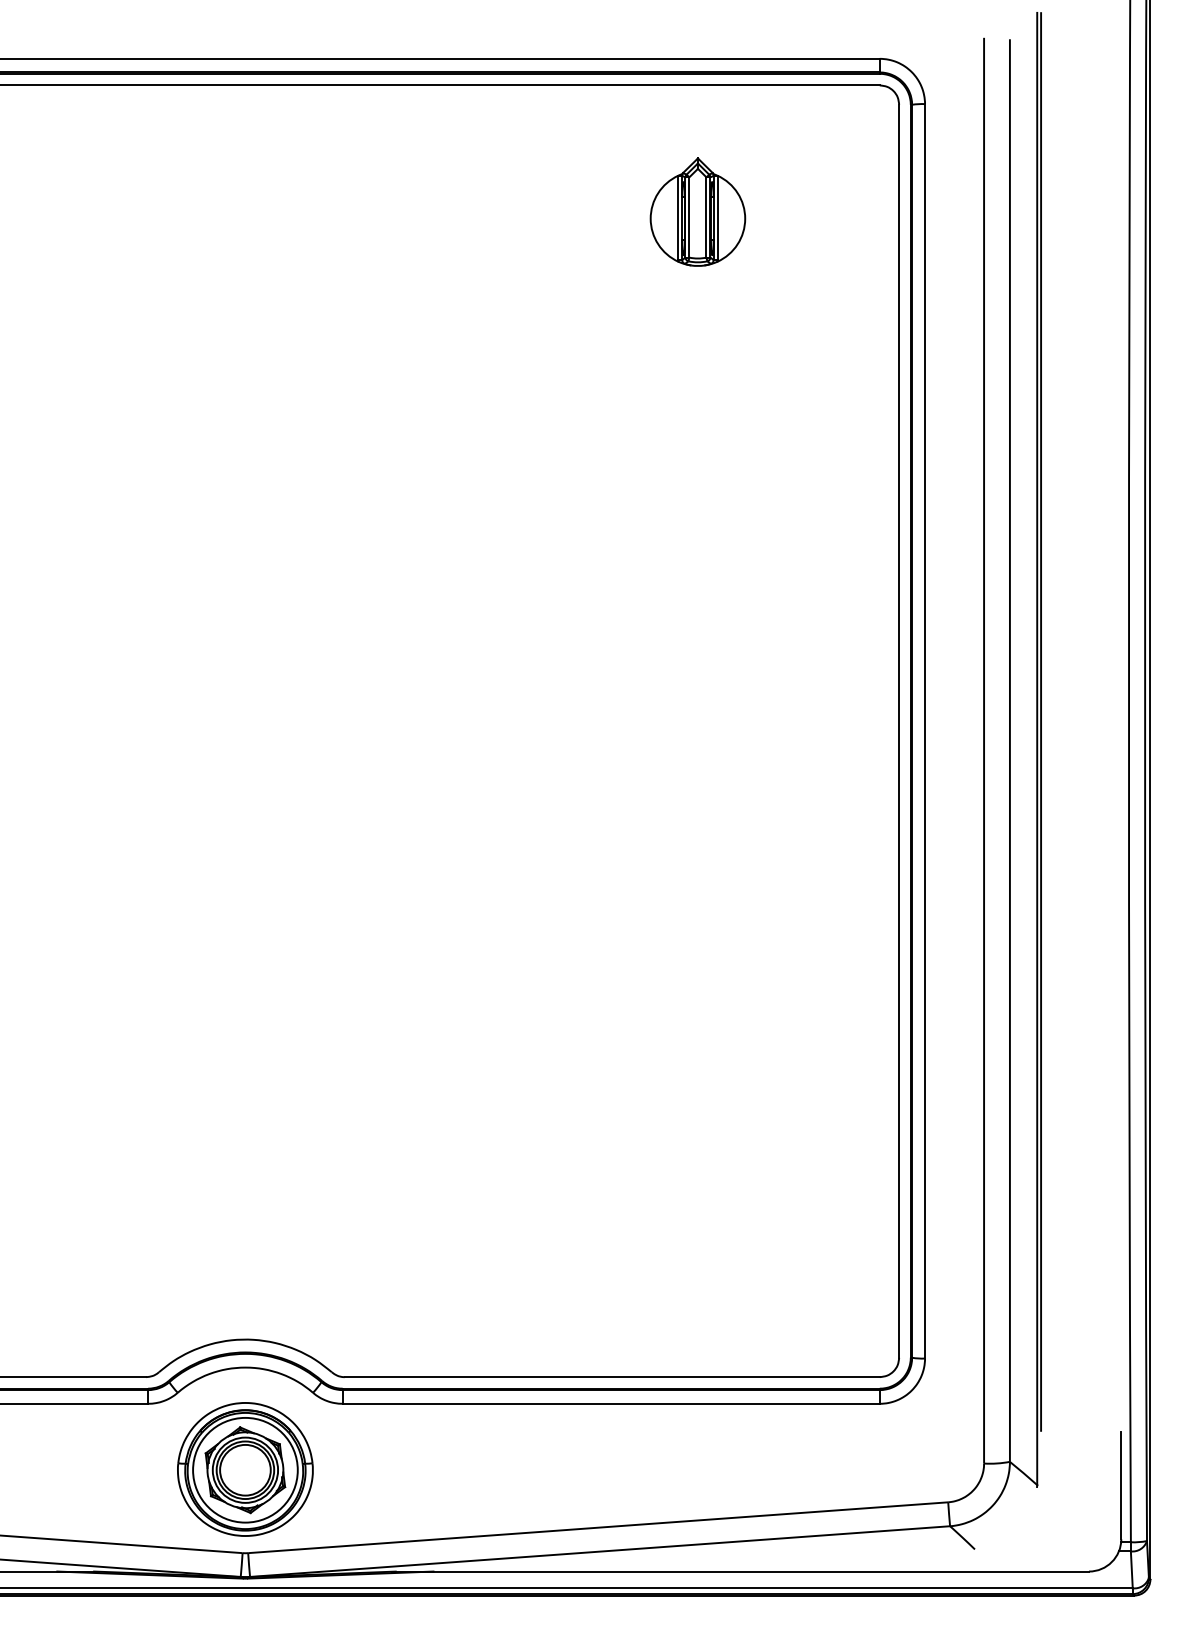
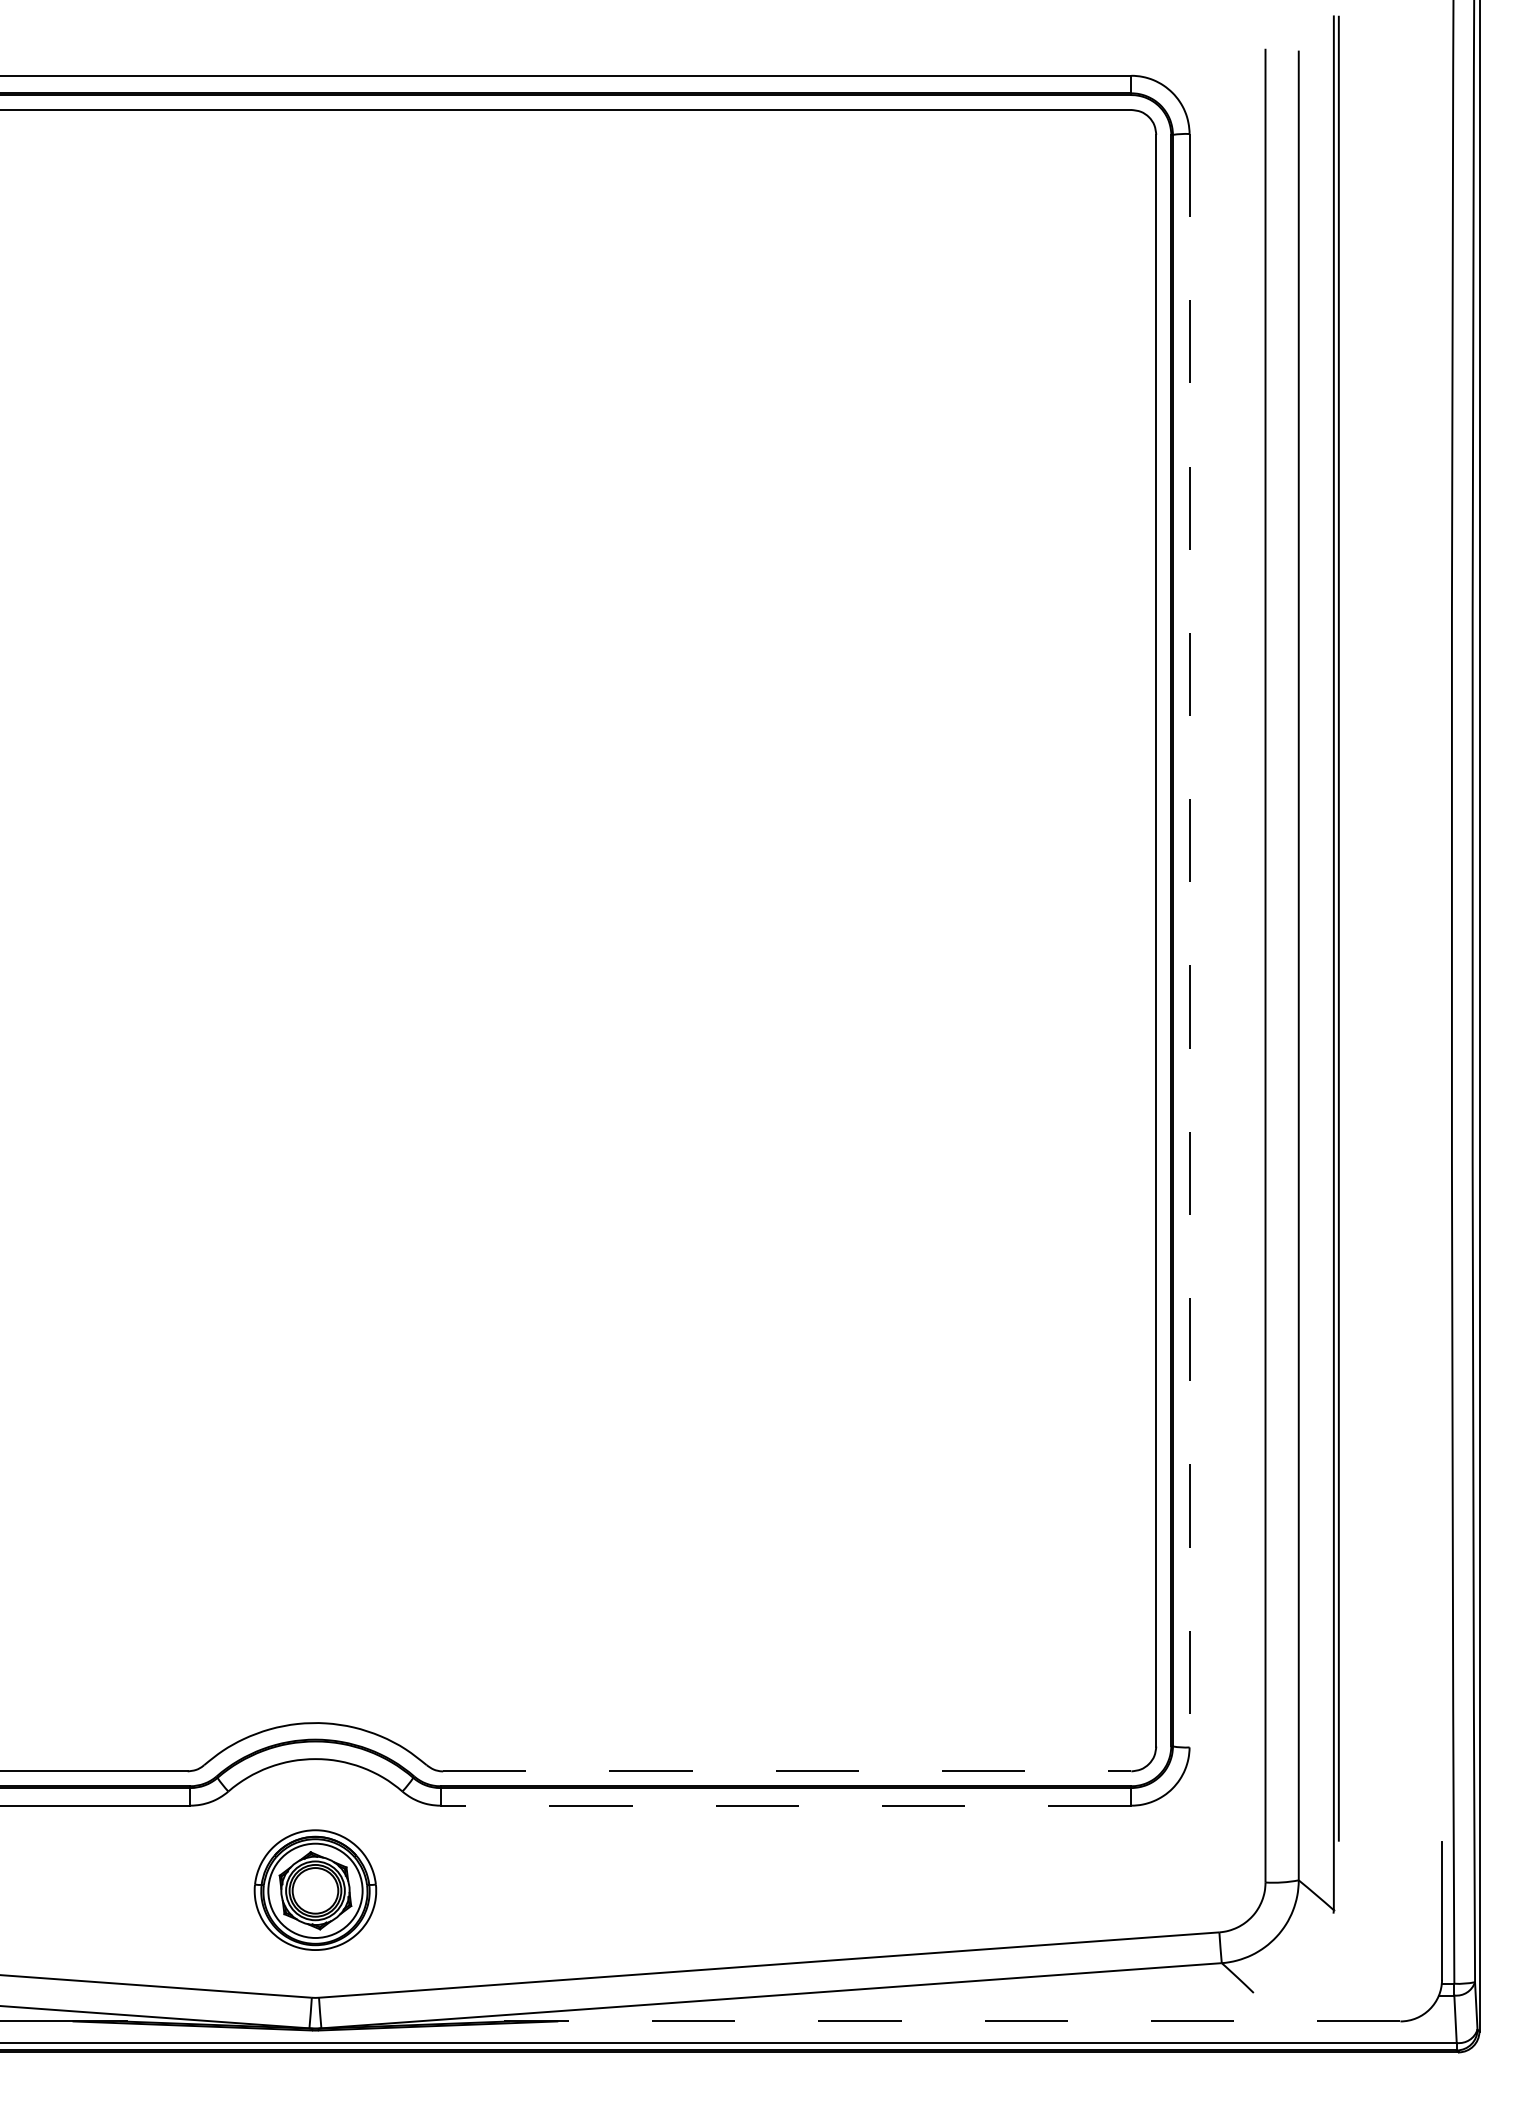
part: (697, 211) -> (896, 272), removed
line: (925, 731) -> (1190, 940), solid -> dashed
line: (612, 1377) -> (787, 1771), solid -> dashed
line: (611, 1403) -> (786, 1805), solid -> dashed
part: (245, 1469) -> (315, 1890), size x0.7
line: (740, 1571) -> (952, 2021), solid -> dashed

